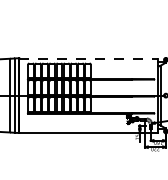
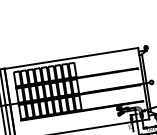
line: (89, 58) -> (72, 58), dashed -> solid

